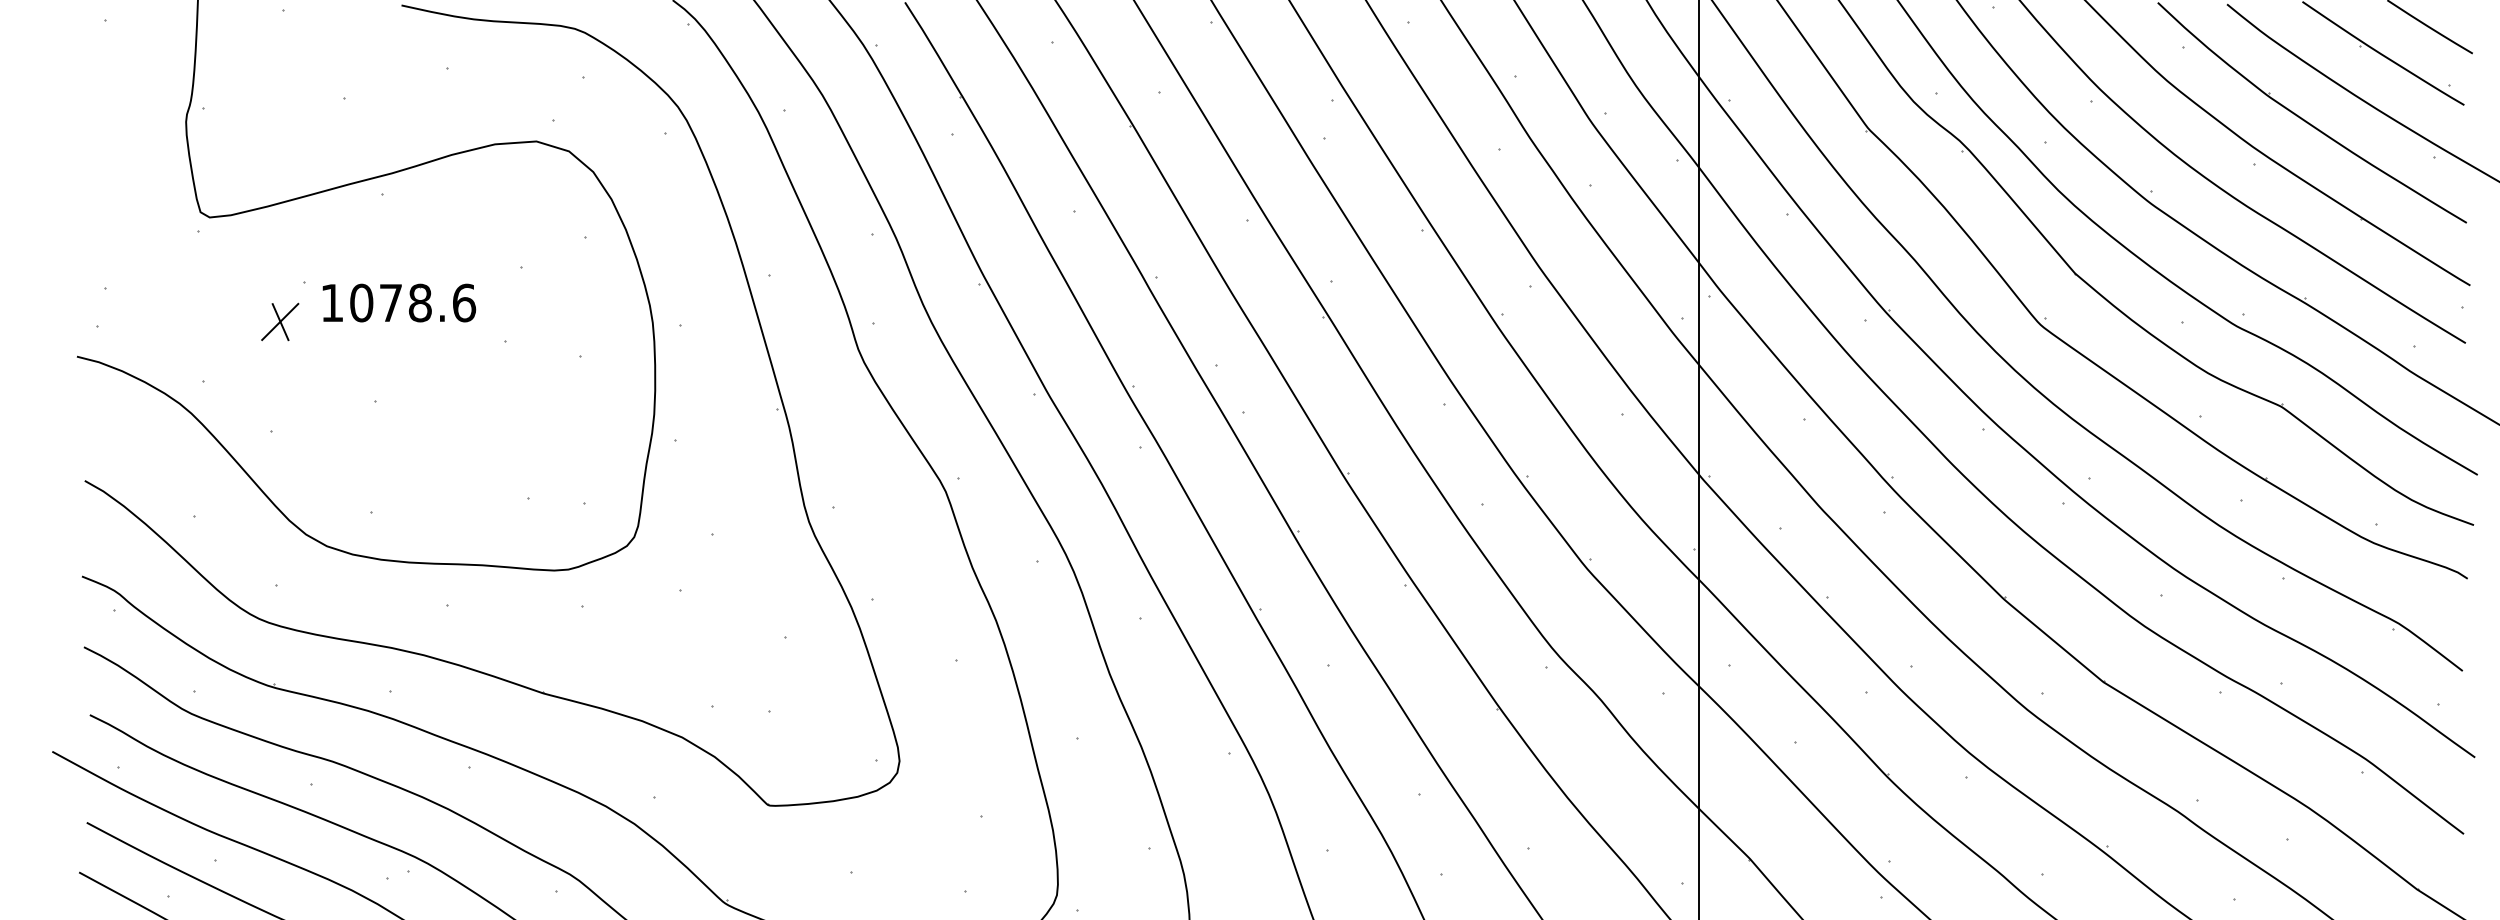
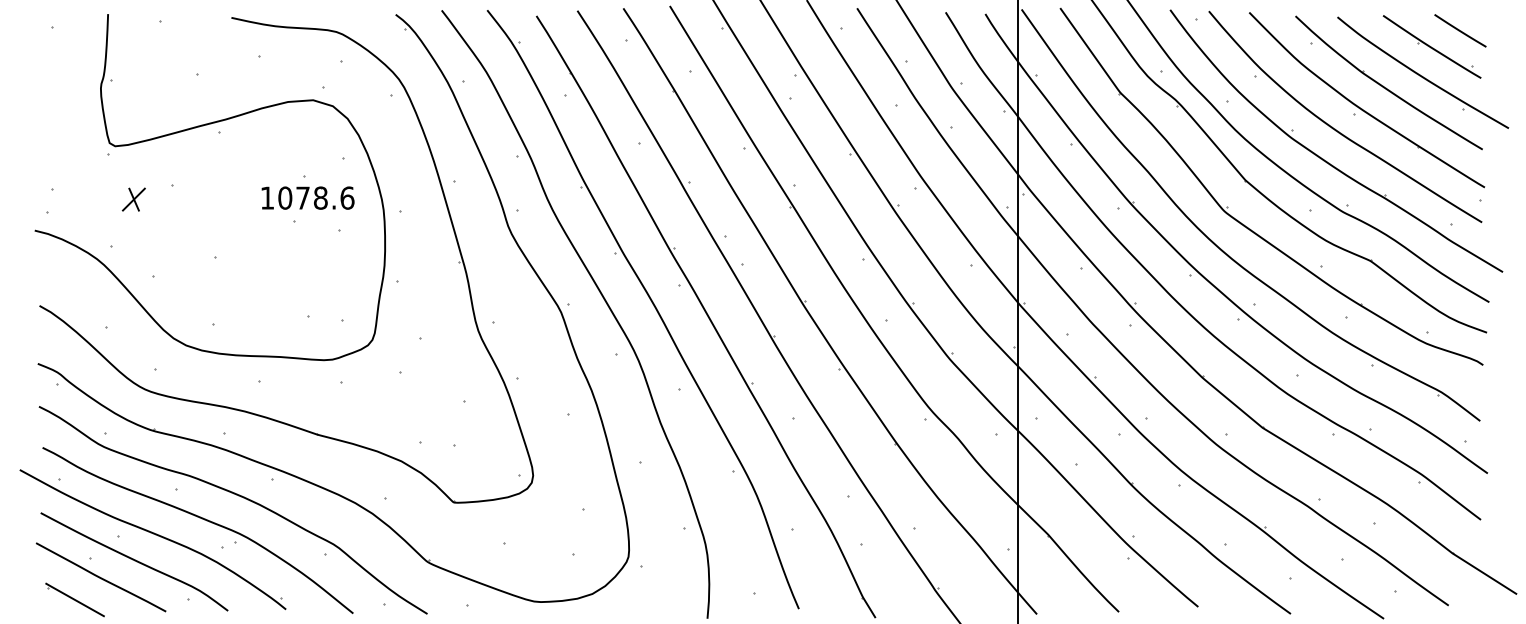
part: (398, 301) -> (307, 197), moved
part: (279, 321) -> (133, 199), moved

